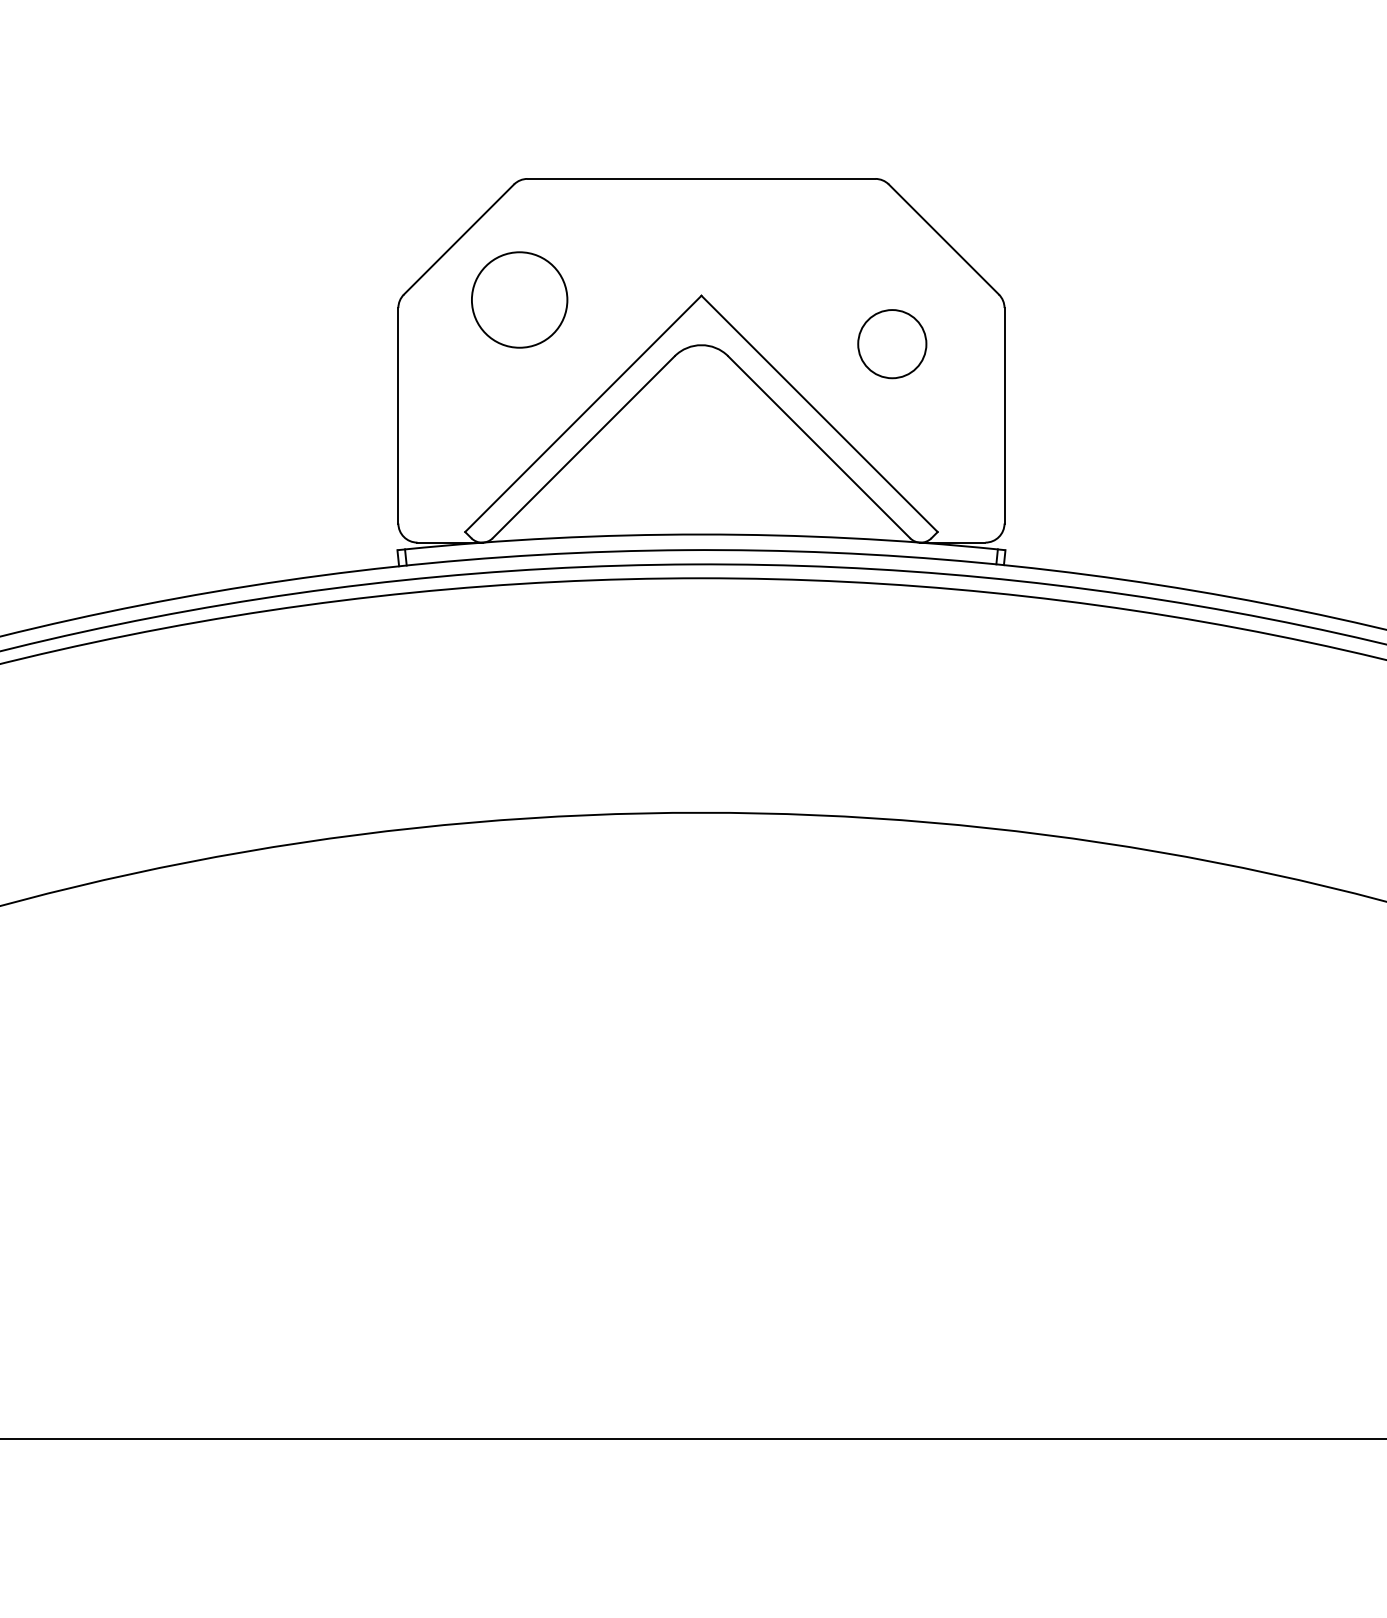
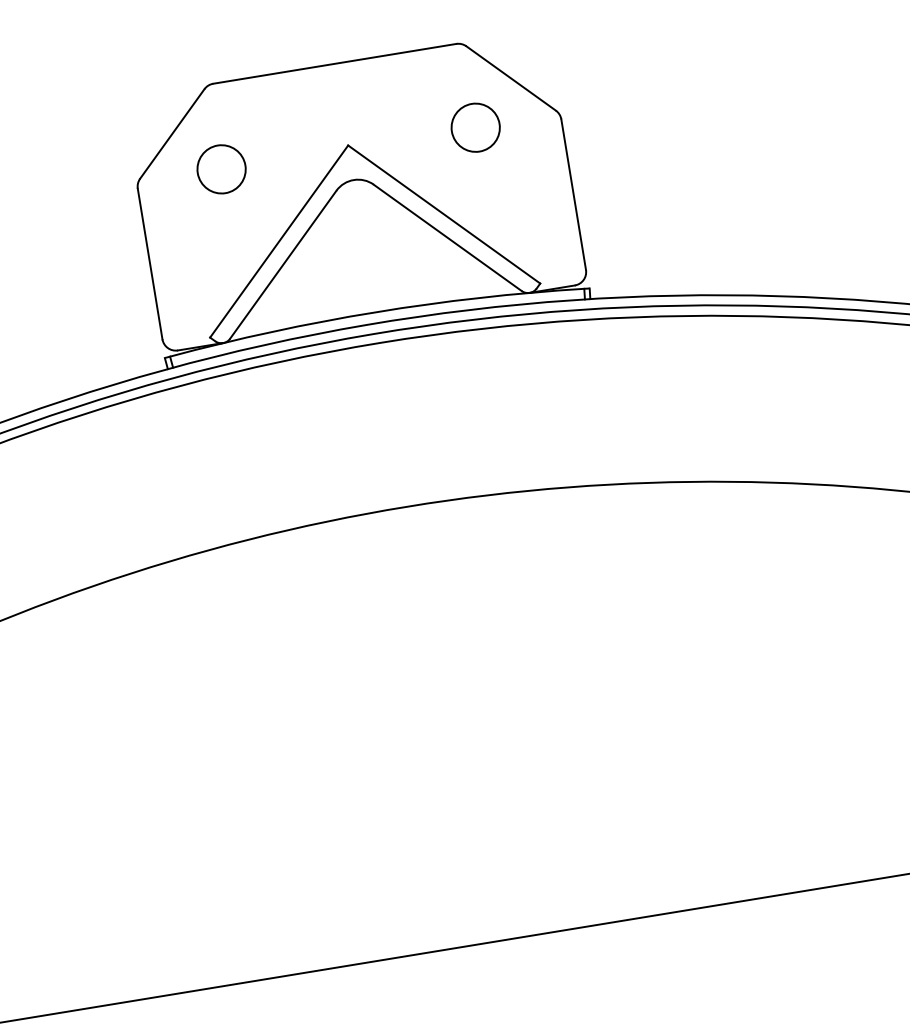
circle: (519, 300) -> (221, 169), size x0.71
circle: (892, 344) -> (475, 127), moved

